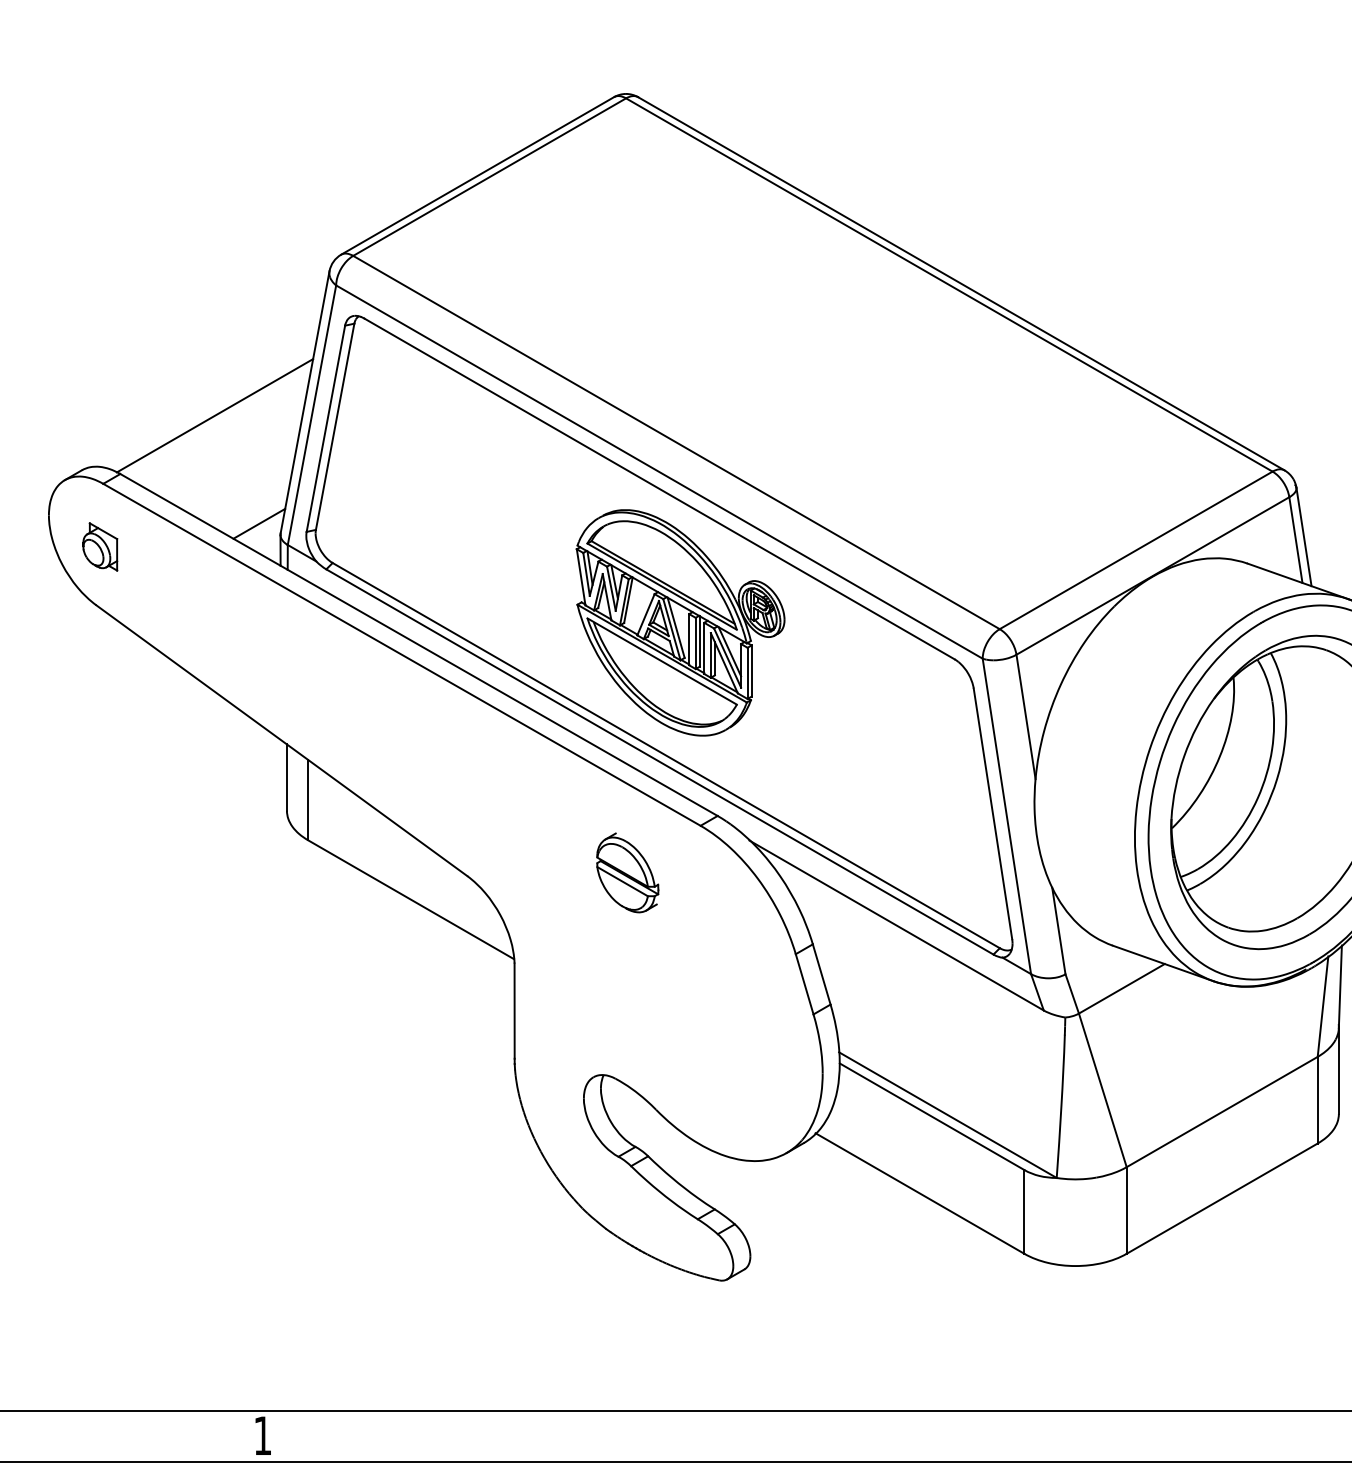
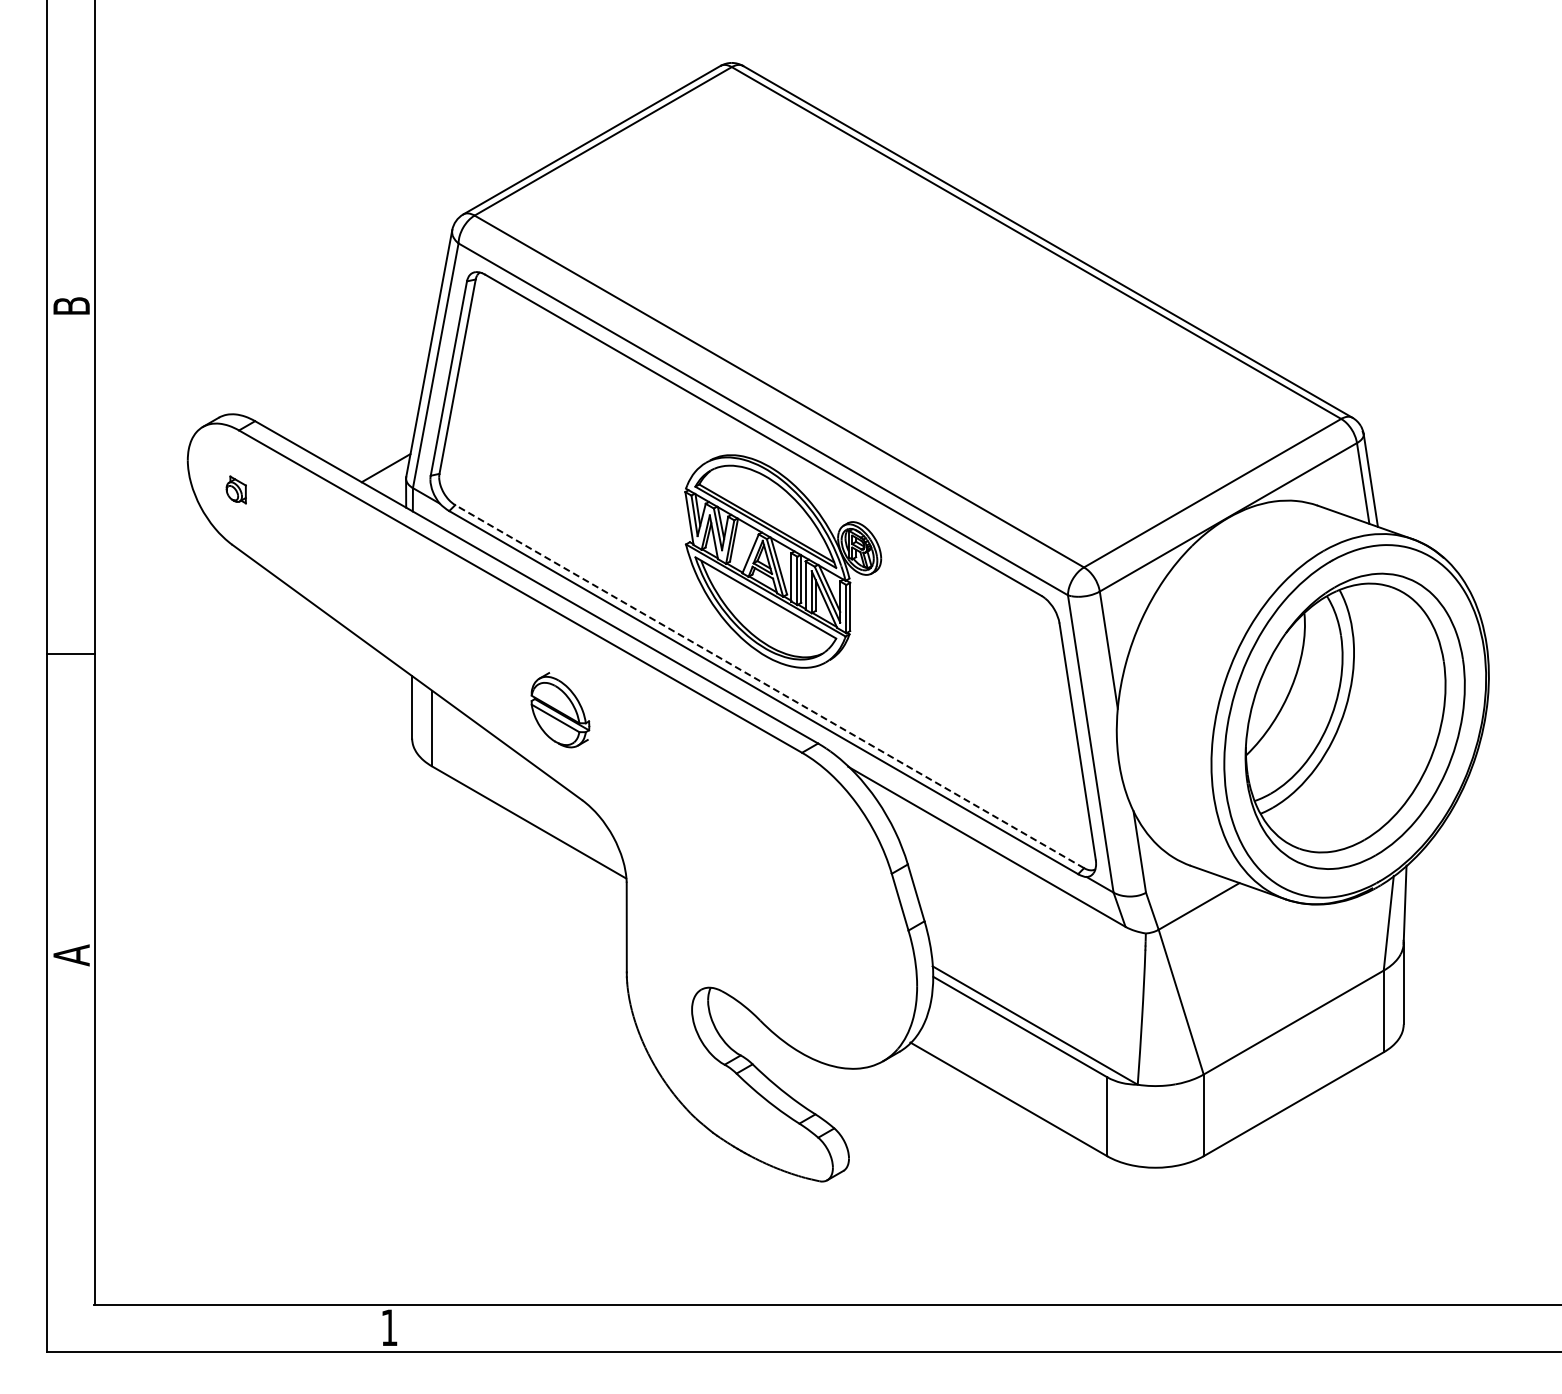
line: (214, 414) -> (343, 365), removed
part: (100, 546) -> (236, 489), size x0.6
line: (666, 755) -> (769, 686), solid -> dashed
part: (627, 873) -> (560, 710), moved

